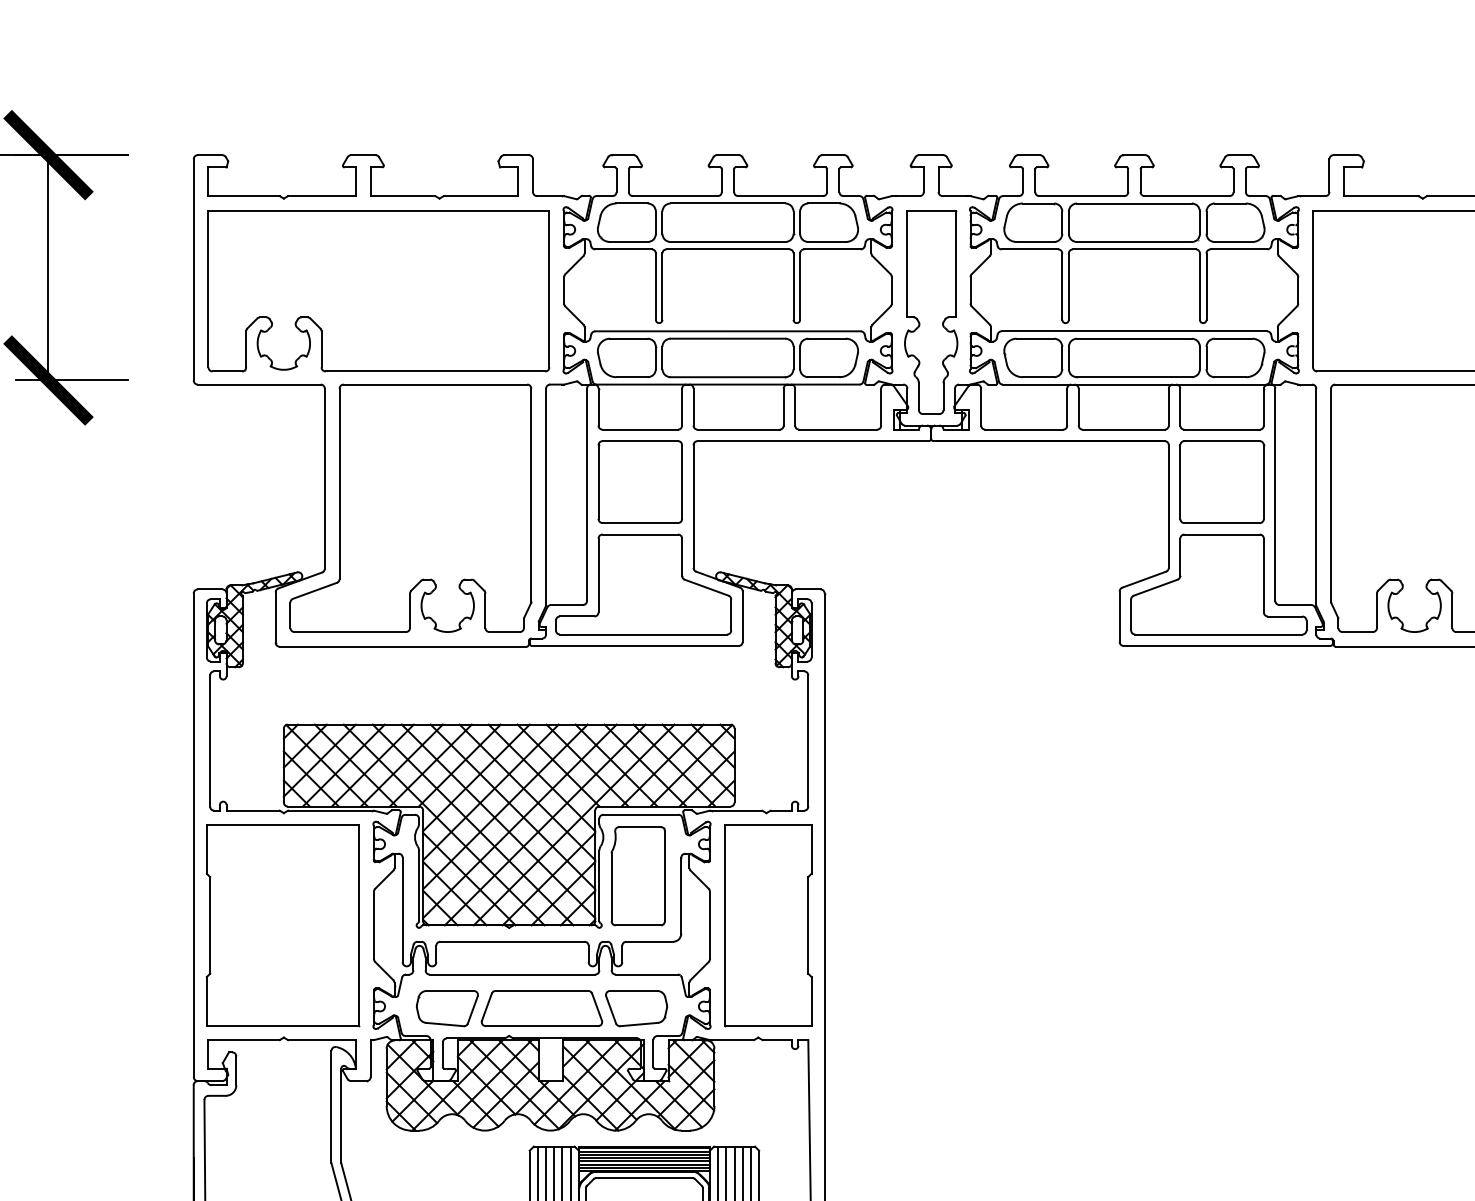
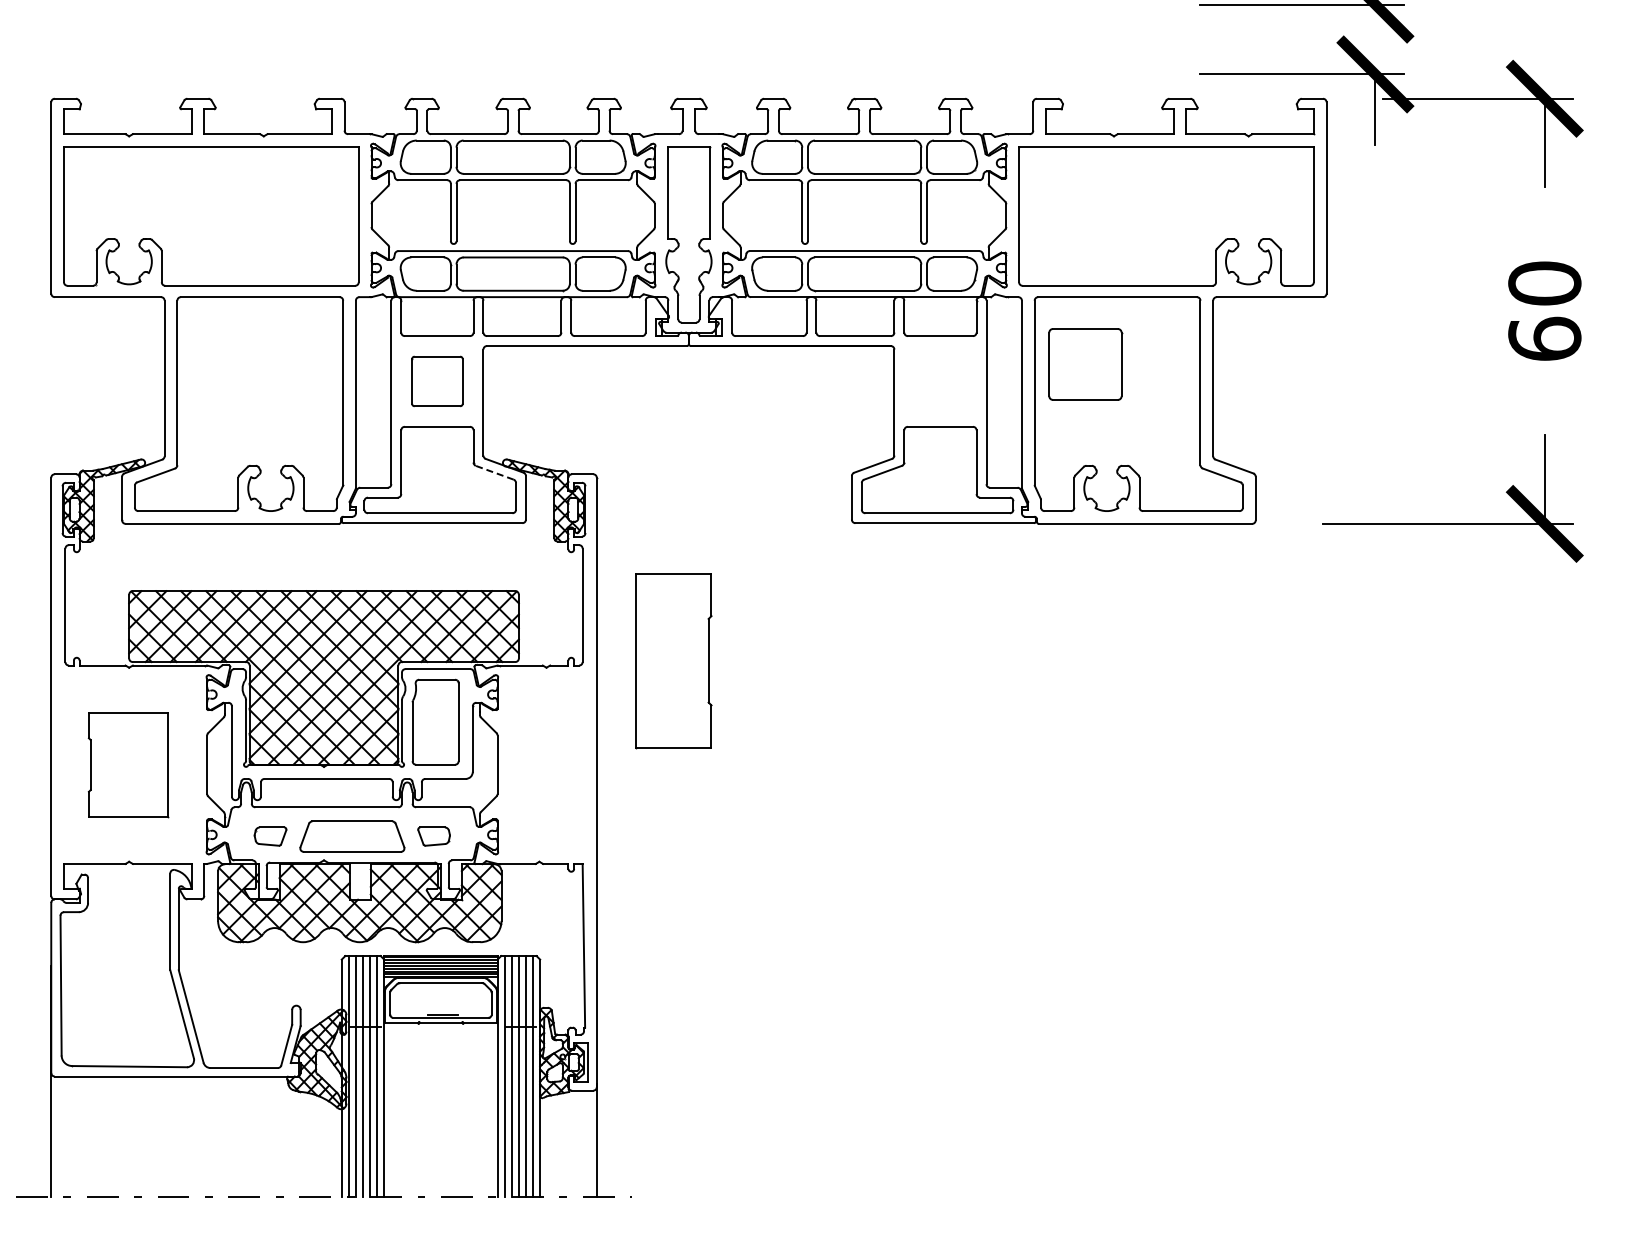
part: (640, 482) -> (437, 381), size x0.7
part: (1222, 482) -> (1085, 364), moved
line: (706, 587) -> (494, 472), solid -> dashed
part: (283, 926) -> (128, 765), size x0.6
part: (767, 926) -> (673, 661), moved
part: (447, 1008) -> (270, 836), size x0.6
part: (635, 1008) -> (433, 836), size x0.6

